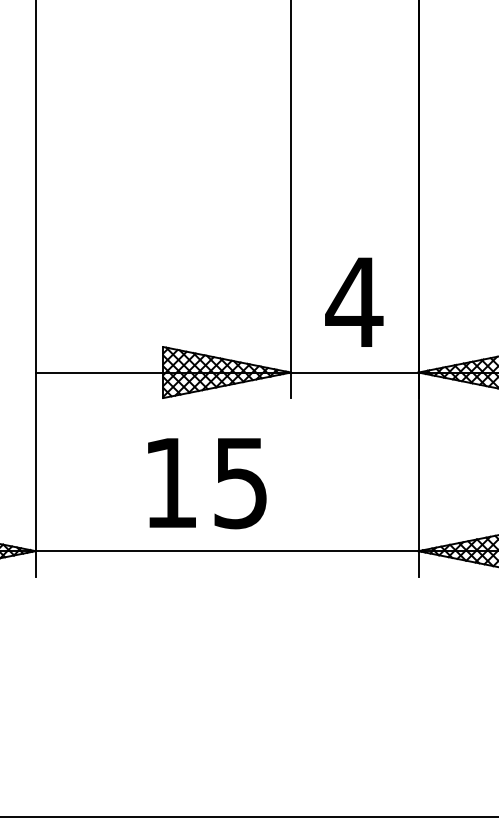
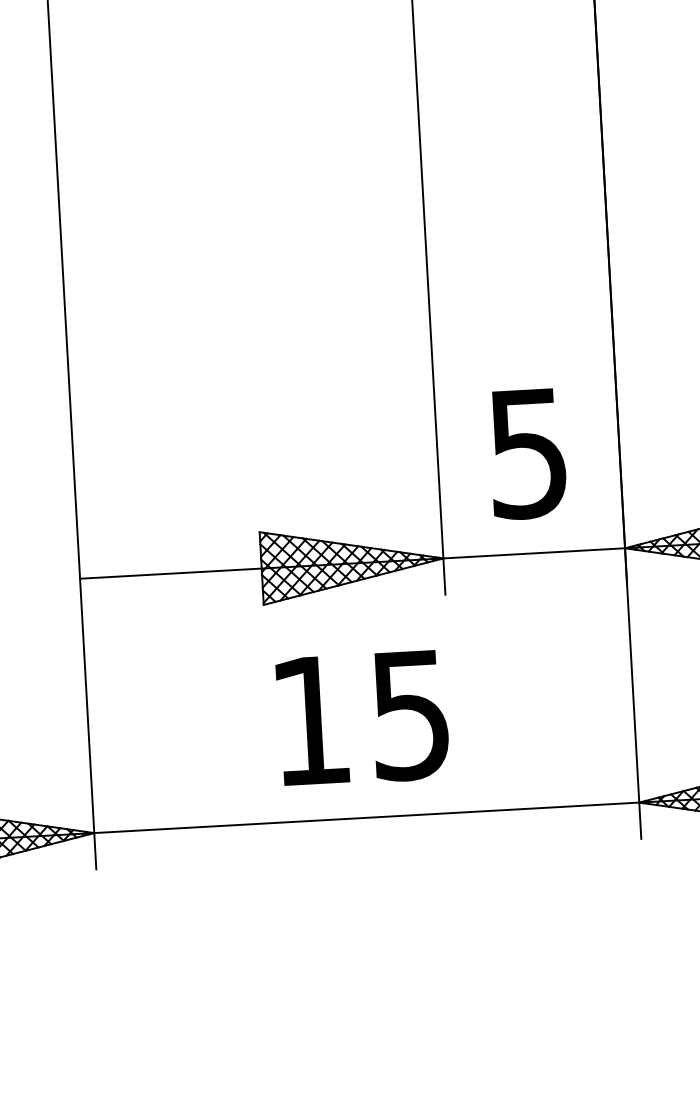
text: (354, 302) -> (528, 453), 4 -> 5
text: (207, 483) -> (363, 718), moved

